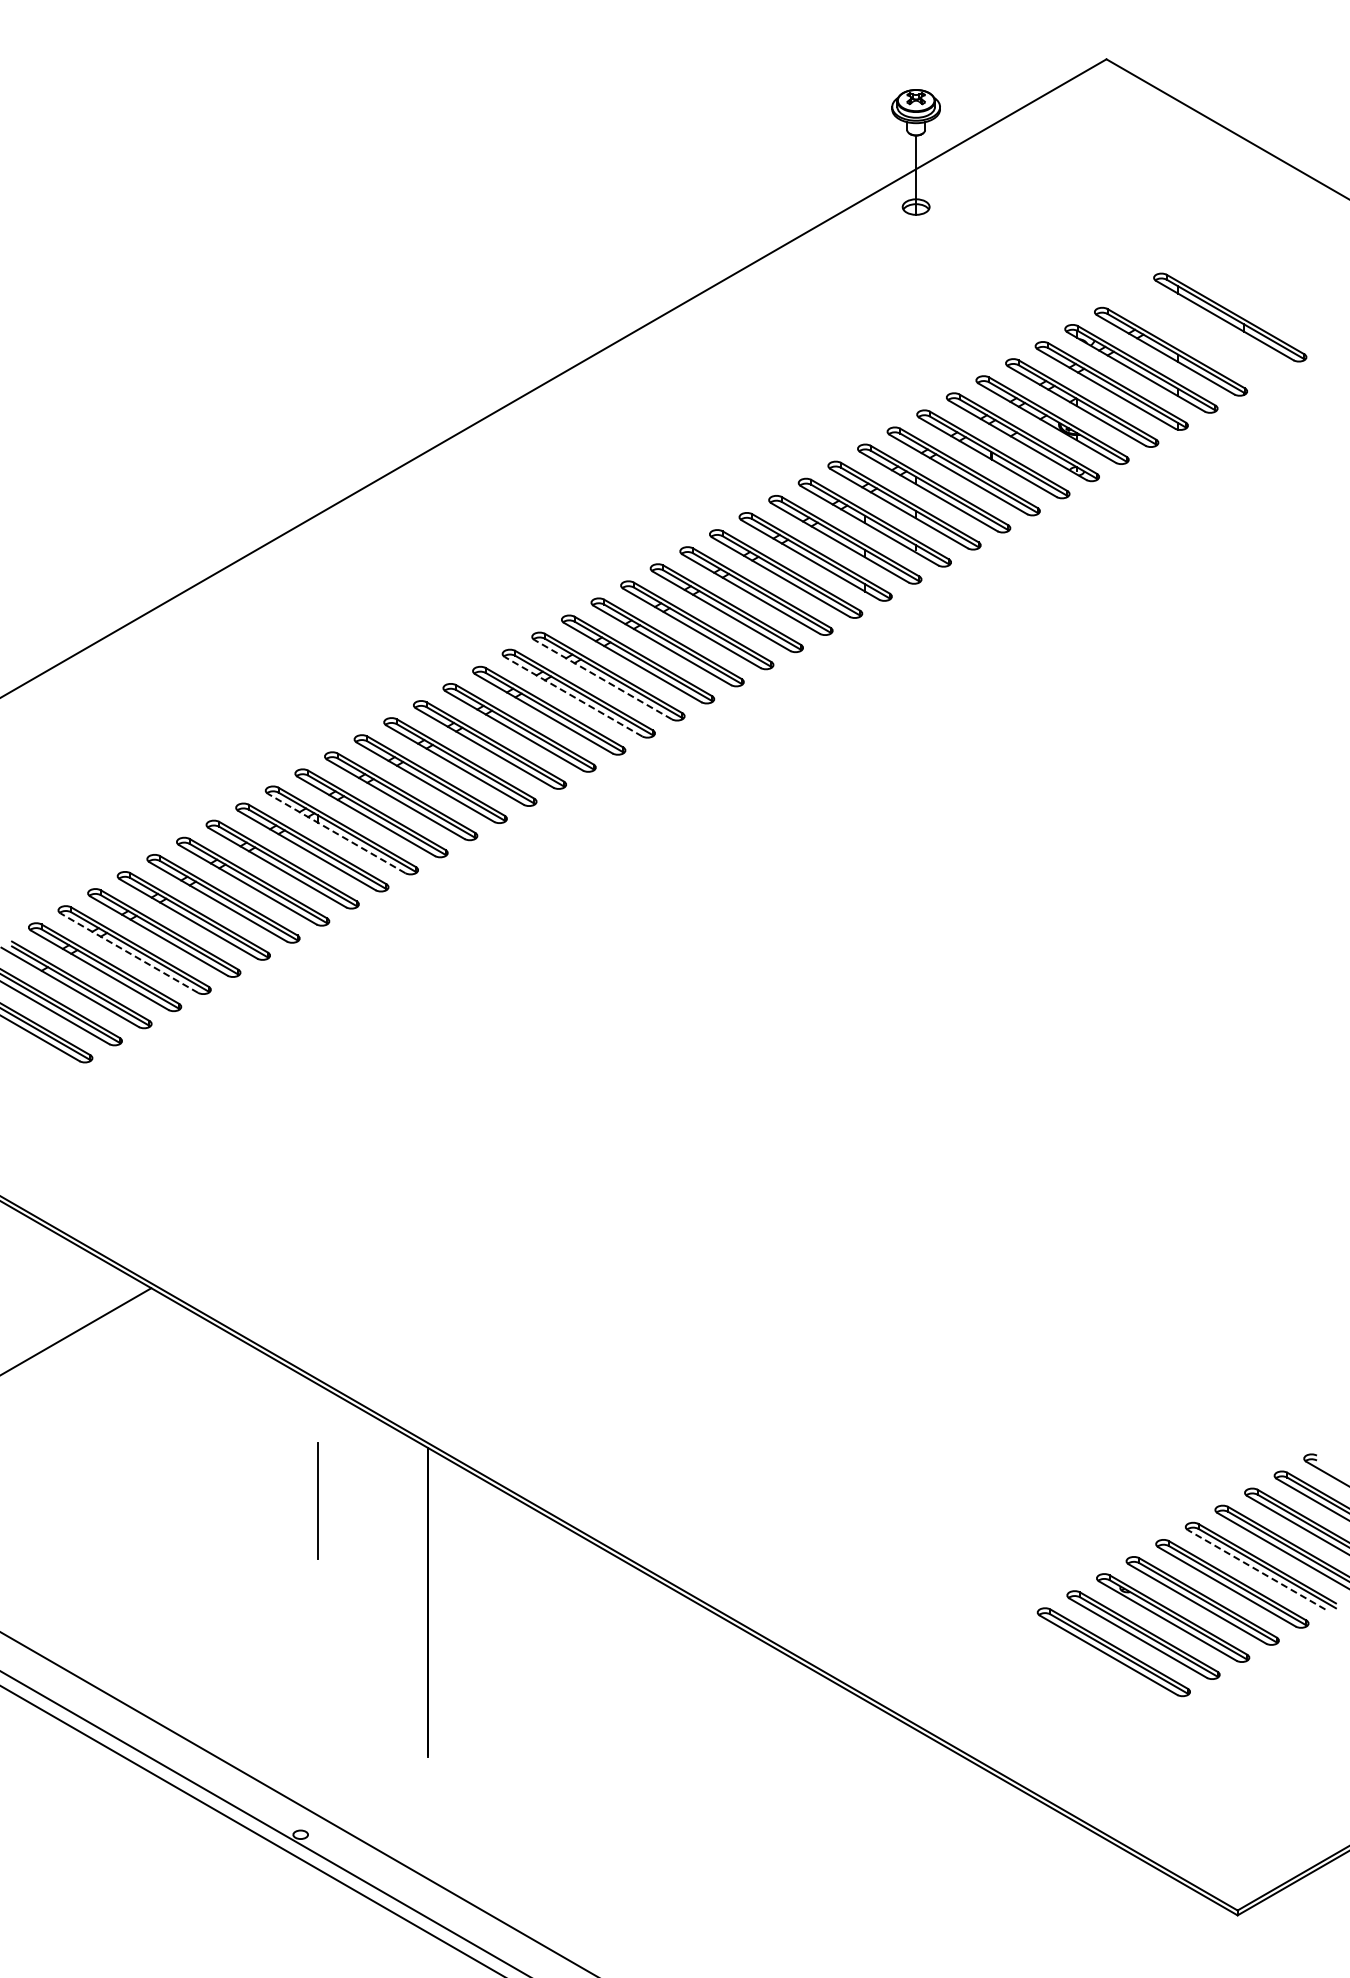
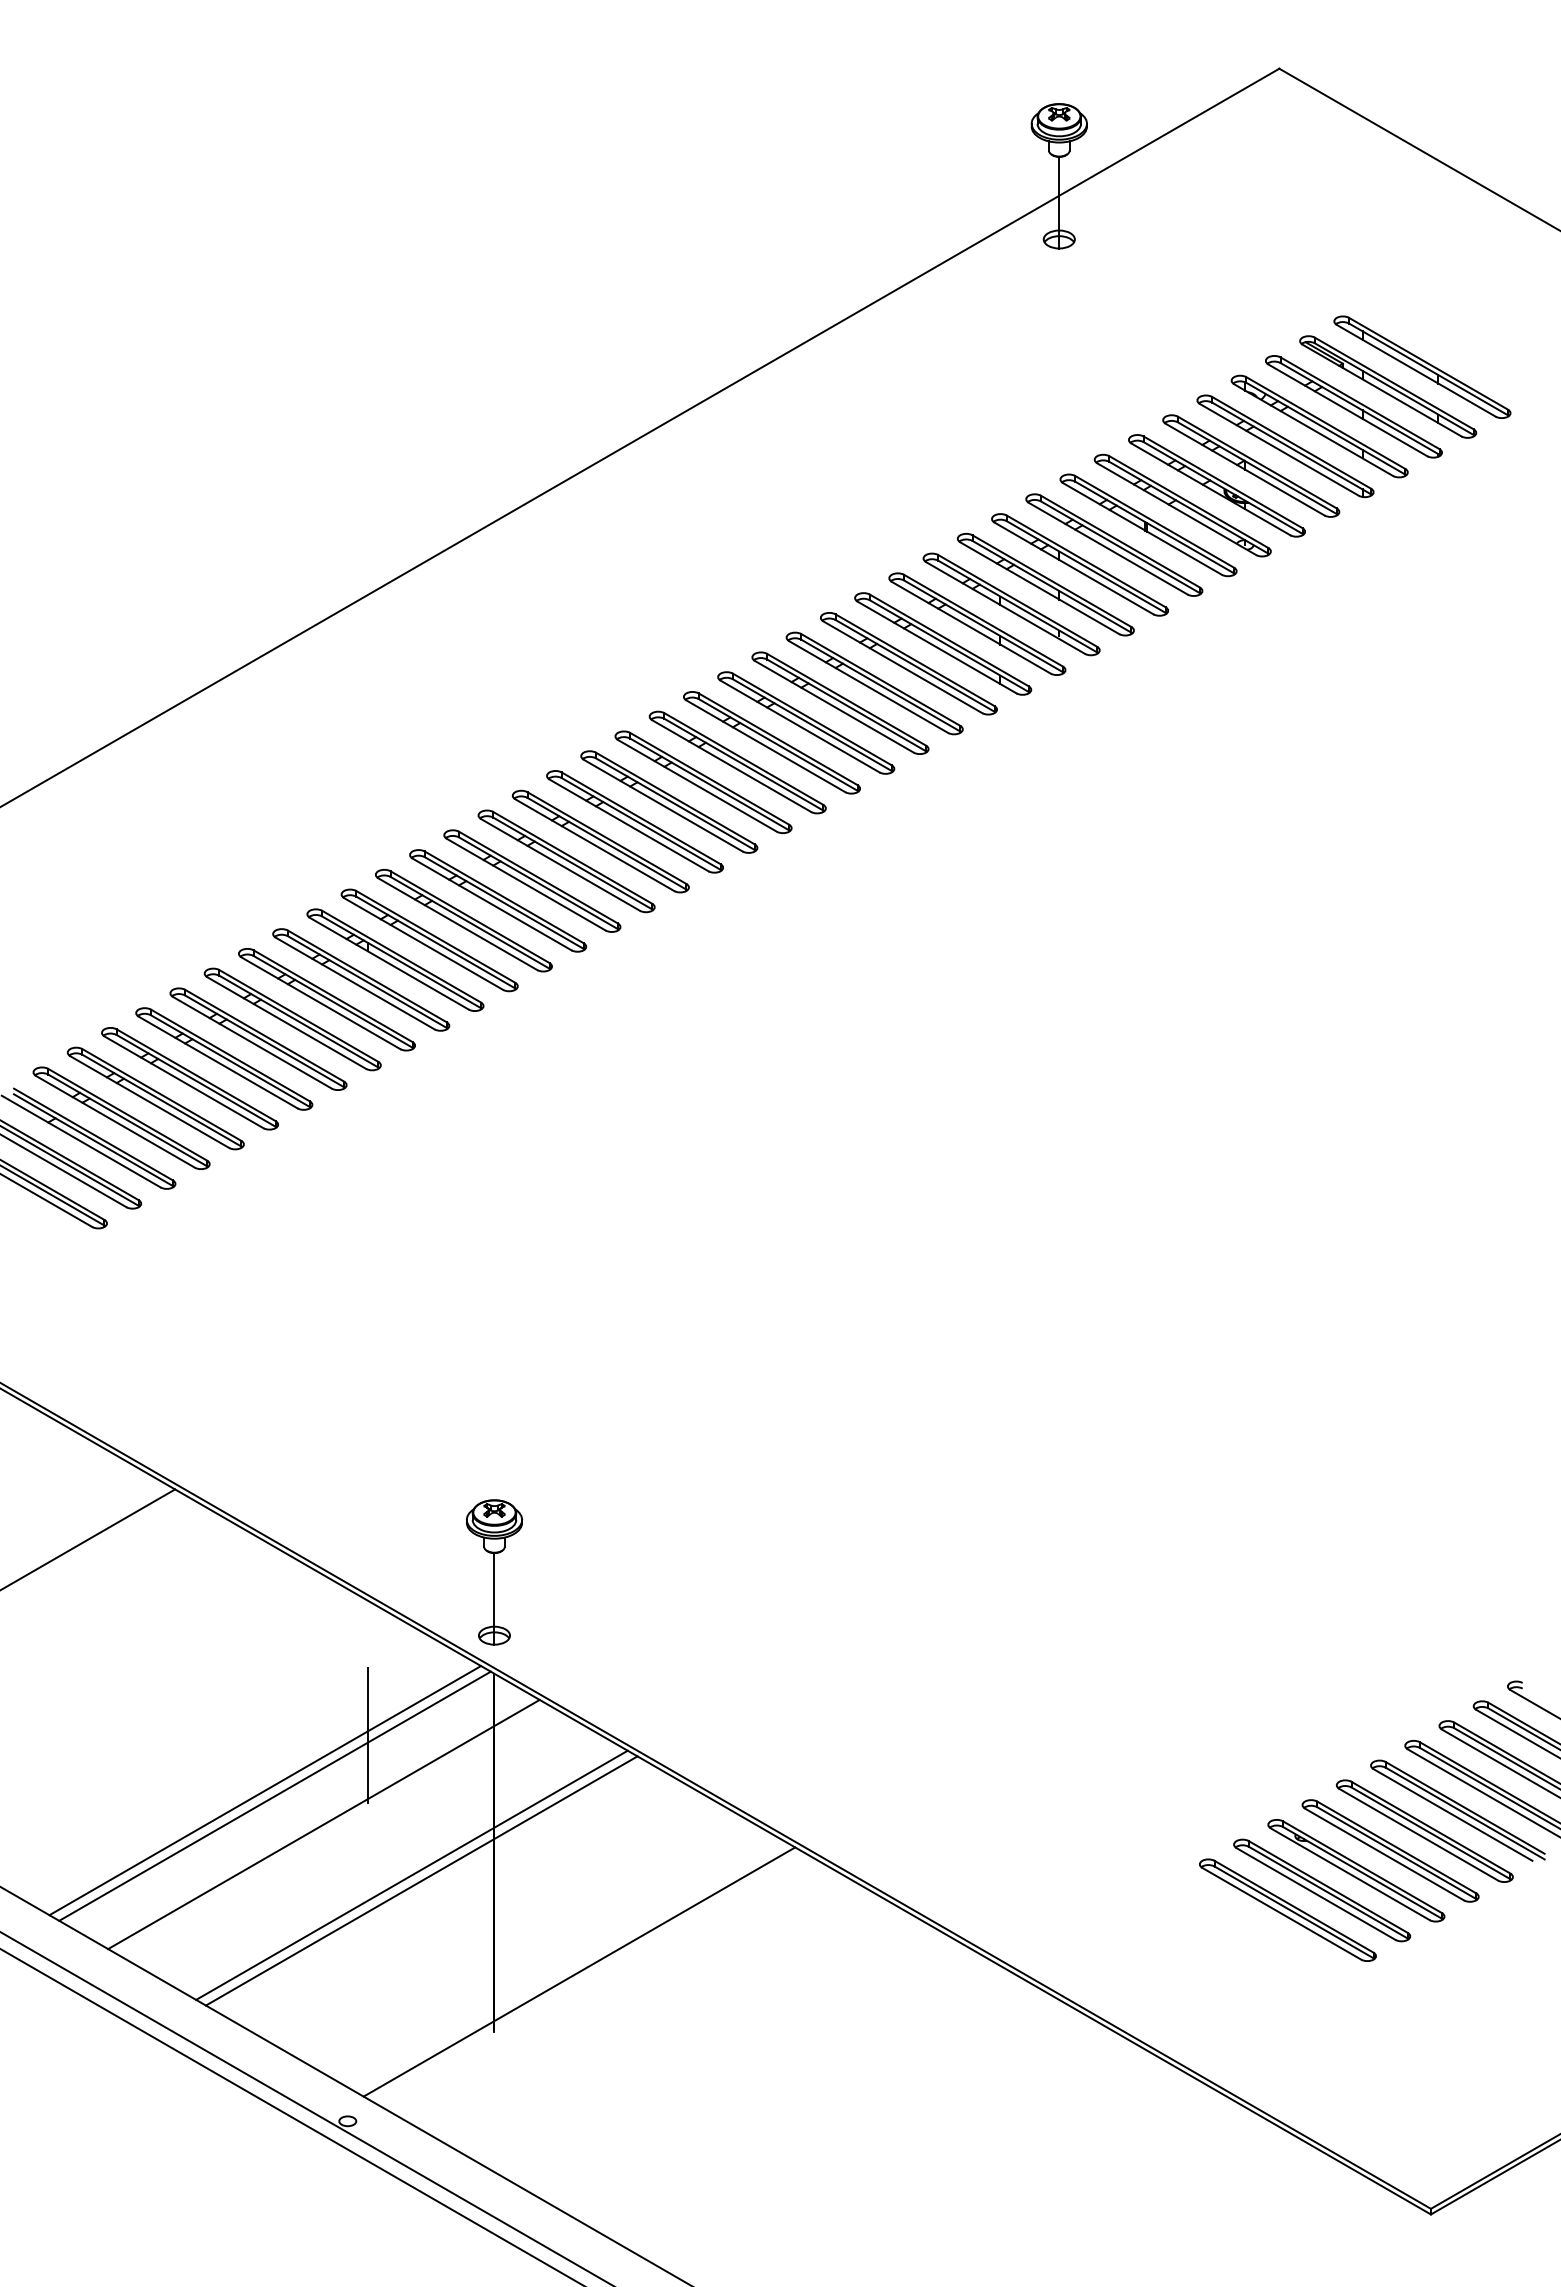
part: (1200, 334) -> (1388, 386), added
line: (602, 679) -> (696, 785), dashed -> solid
line: (573, 696) -> (663, 805), dashed -> solid
line: (336, 833) -> (389, 963), dashed -> solid
line: (128, 952) -> (148, 1101), dashed -> solid
part: (427, 1359) -> (494, 1571), added
line: (228, 1548) -> (264, 1790), added
line: (237, 1553) -> (274, 1796), added
line: (1256, 1569) -> (1452, 1814), dashed -> solid
line: (279, 1577) -> (323, 1823), added
line: (355, 1621) -> (411, 1874), added
line: (364, 1626) -> (421, 1880), added
line: (500, 1705) -> (578, 1971), added

